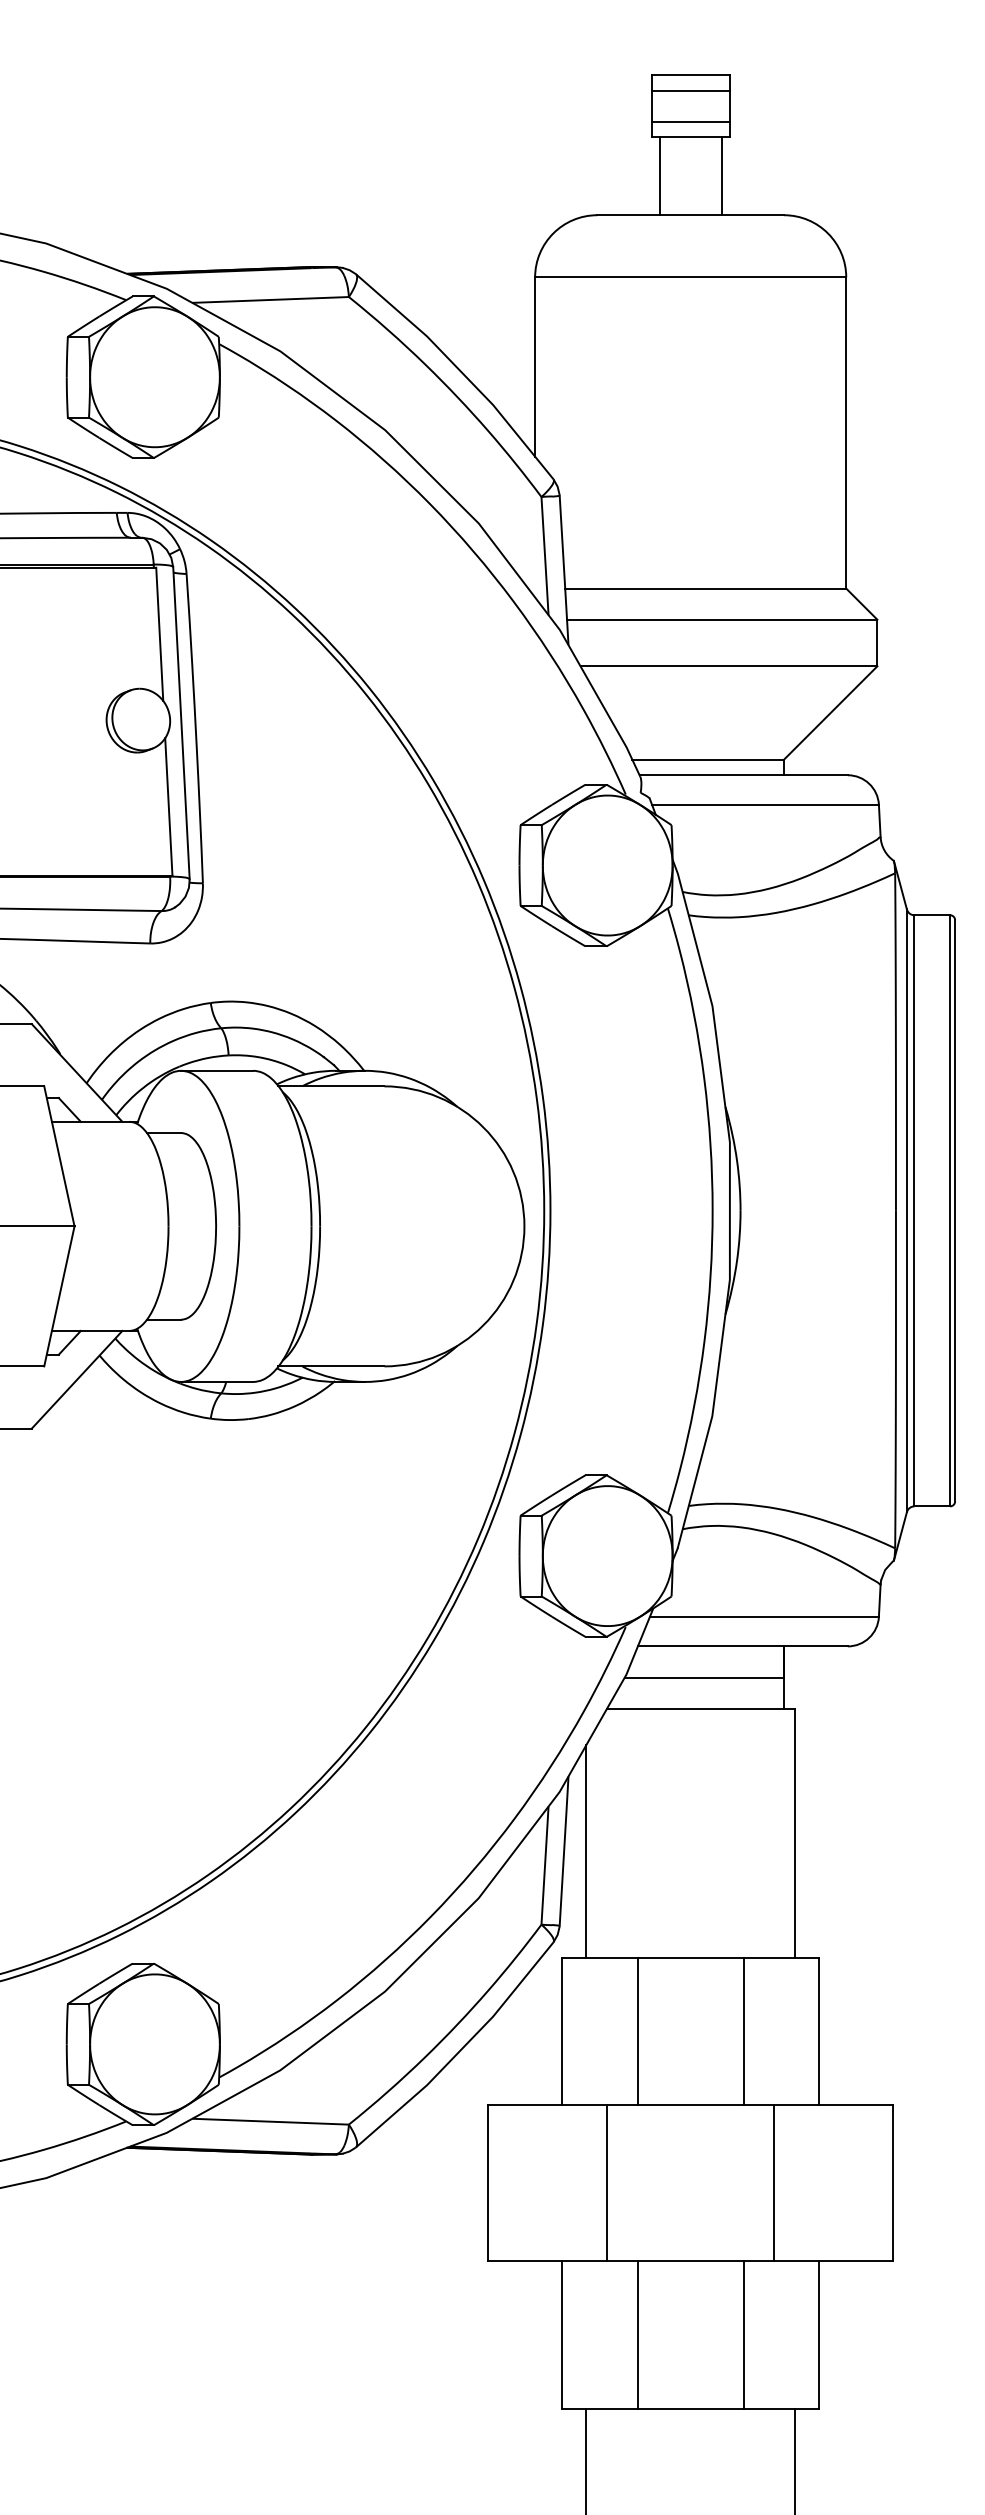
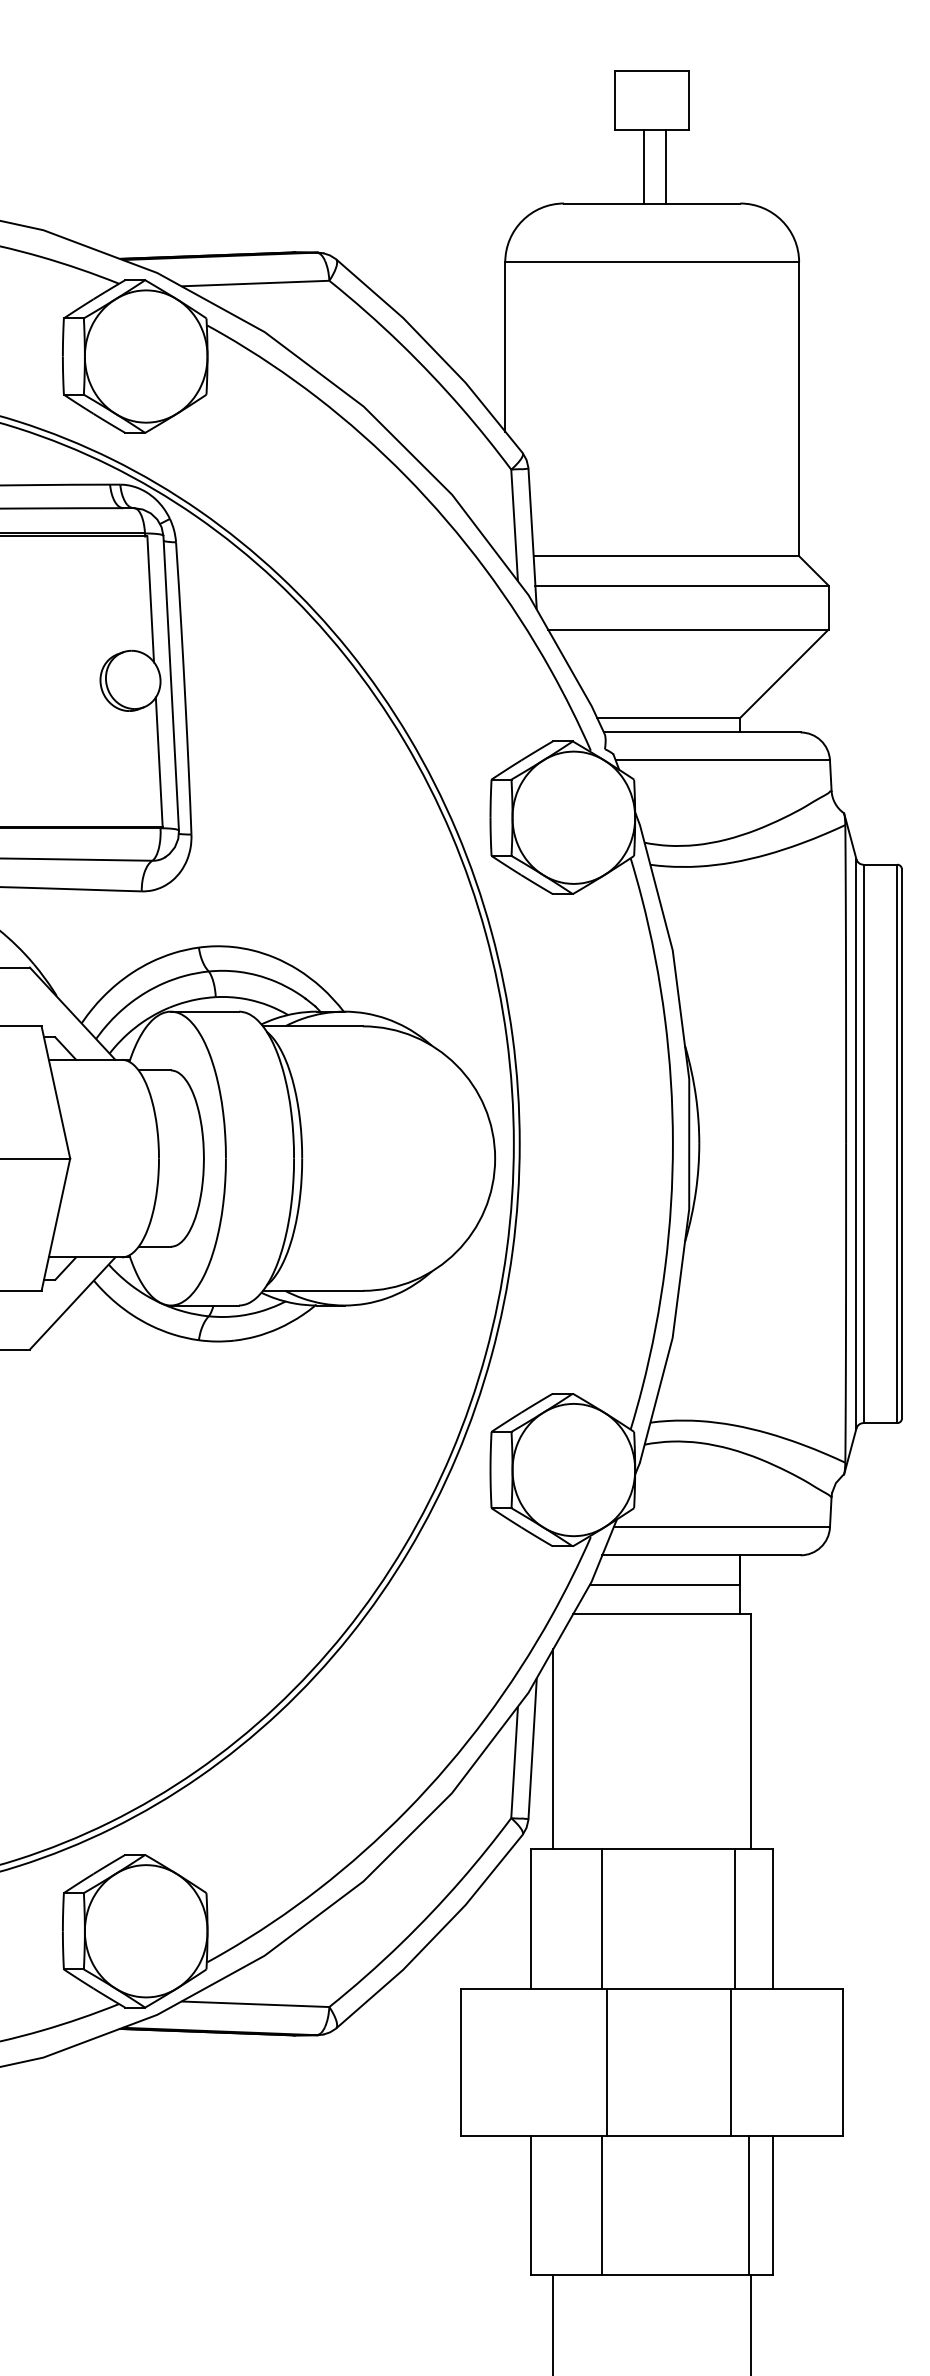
line: (689, 90) -> (651, 85), removed
line: (689, 122) -> (651, 115), removed
line: (659, 176) -> (665, 166), moved
line: (721, 176) -> (643, 166), moved
line: (743, 2030) -> (735, 1918), moved
line: (607, 2182) -> (607, 2061), moved
line: (743, 2334) -> (749, 2205), moved

